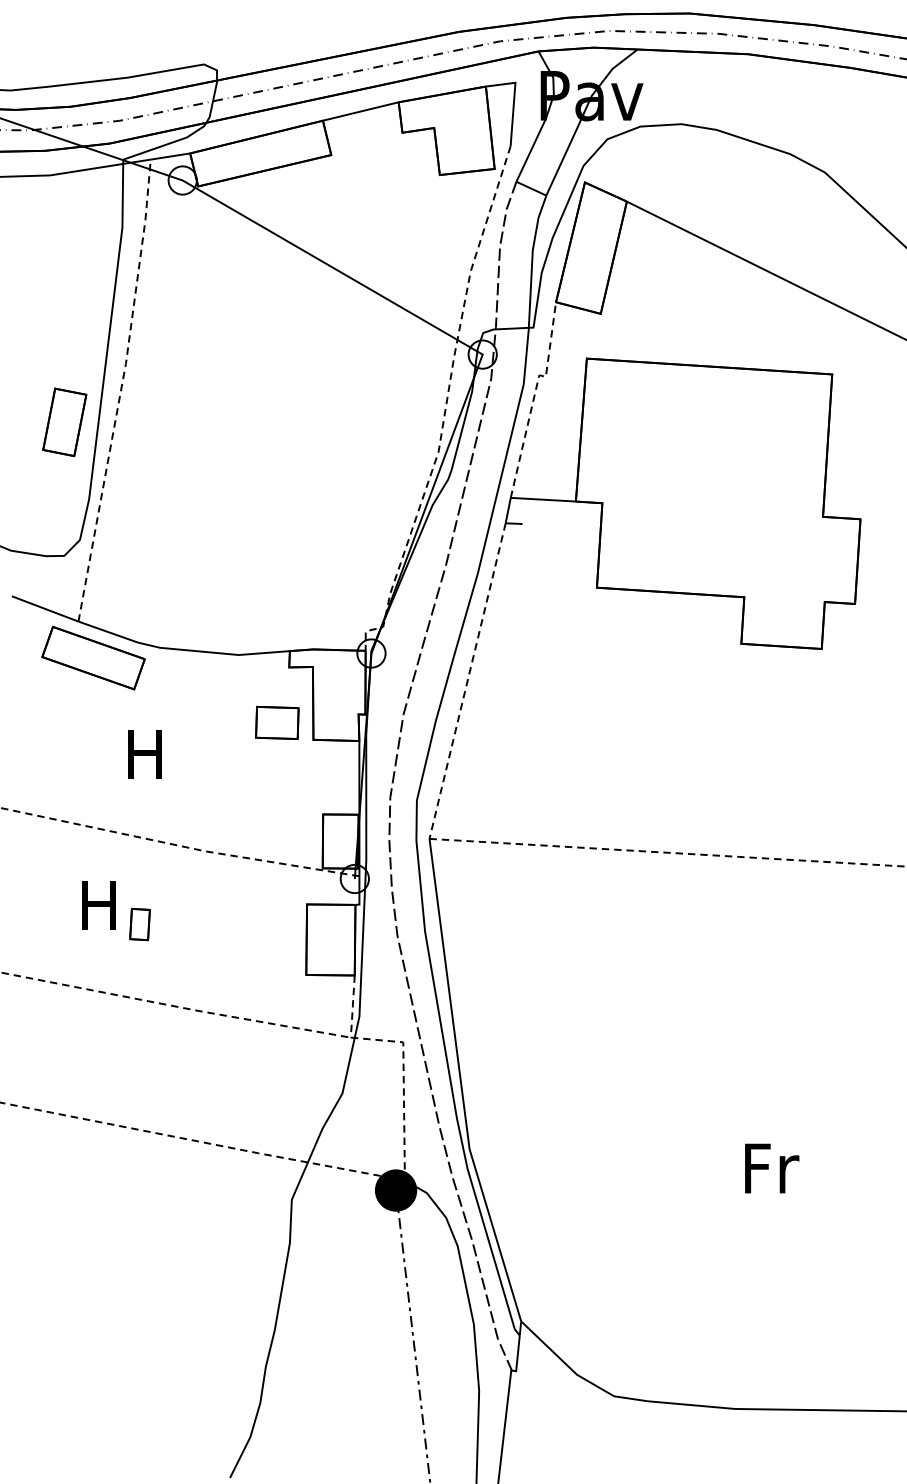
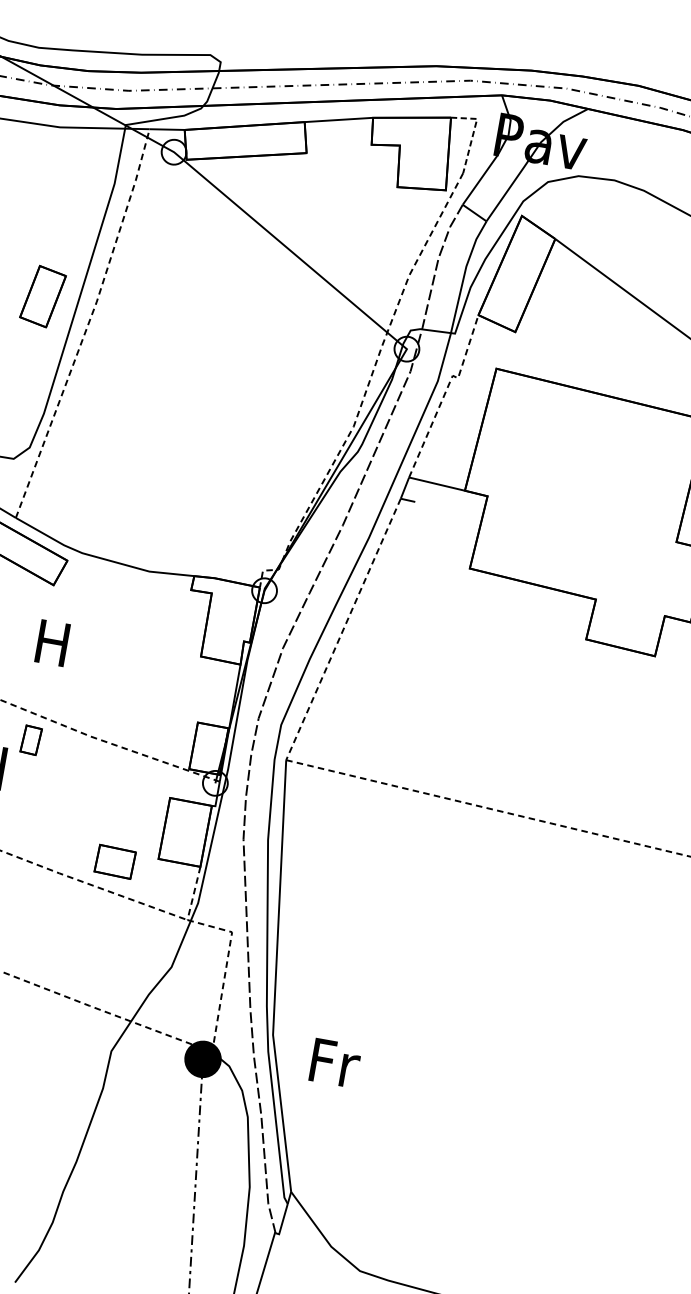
line: (514, 99) -> (473, 133), solid -> dashed
part: (64, 422) -> (42, 296), moved
part: (277, 722) -> (115, 861), moved
part: (139, 924) -> (30, 740), moved
text: (772, 1168) -> (335, 1063), moved

